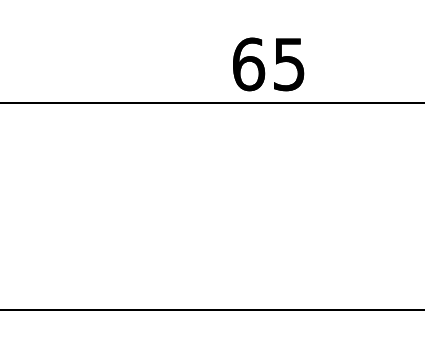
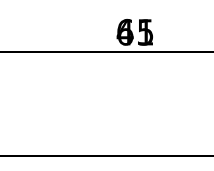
text: (267, 62) -> (134, 31), 65 -> 41

